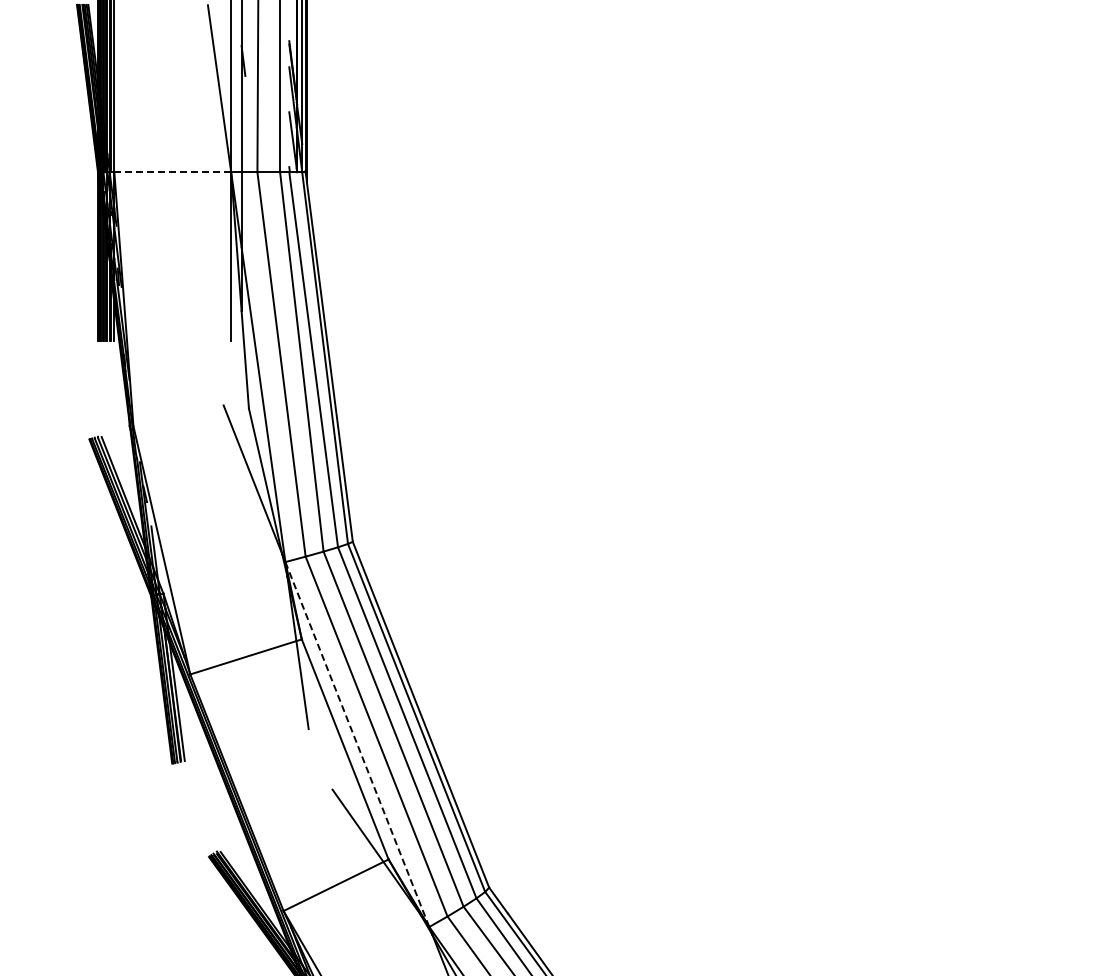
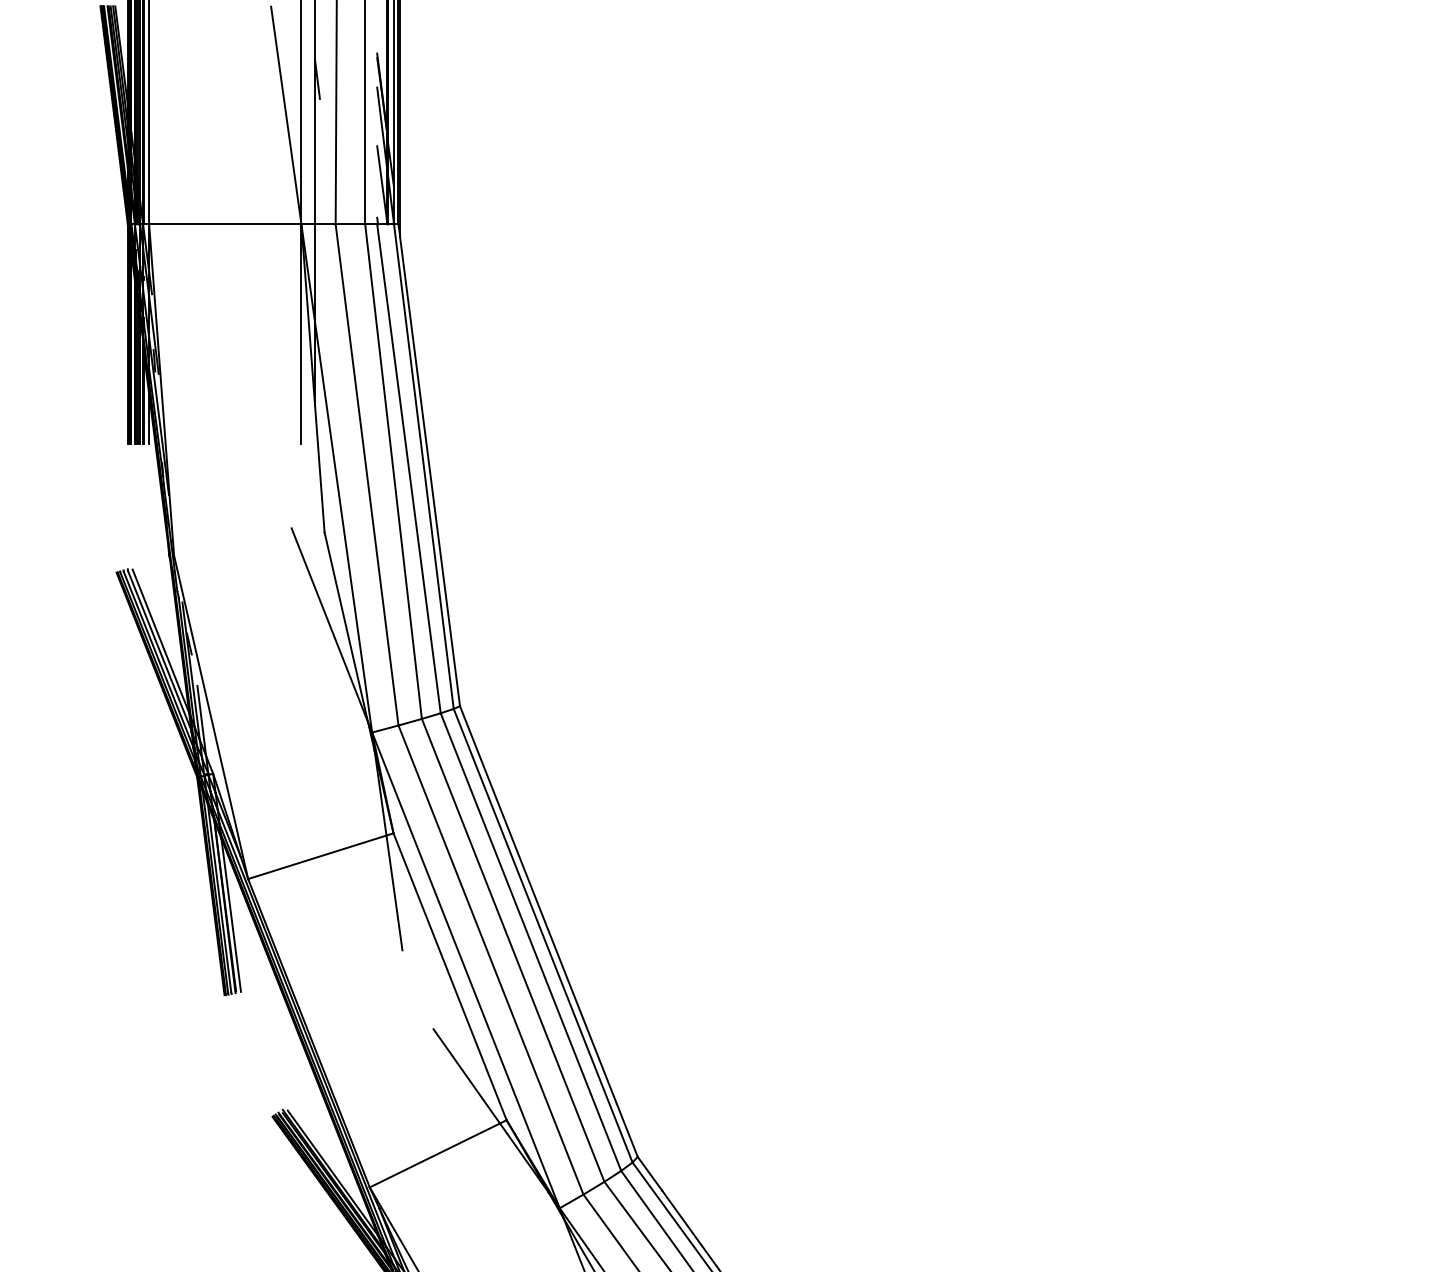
line: (172, 172) -> (224, 224), dashed -> solid
line: (357, 745) -> (466, 971), dashed -> solid

